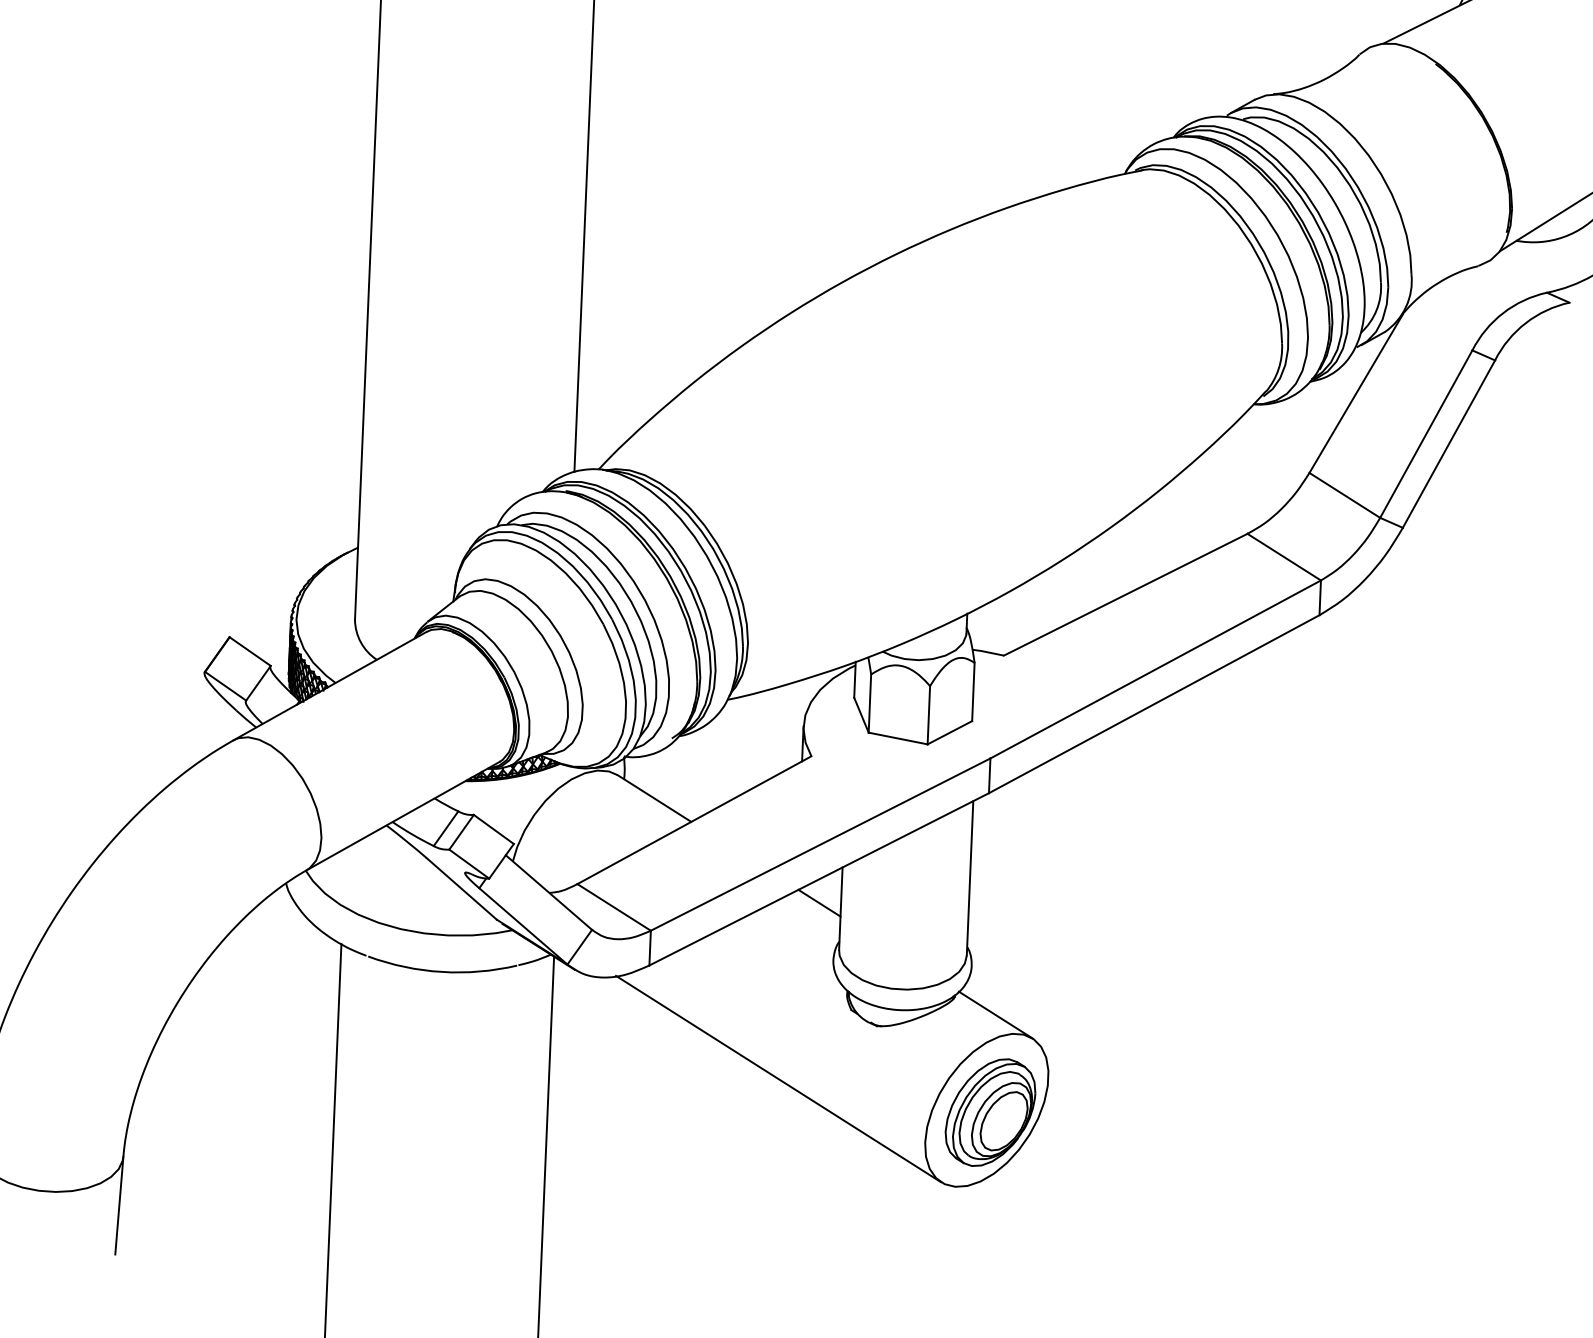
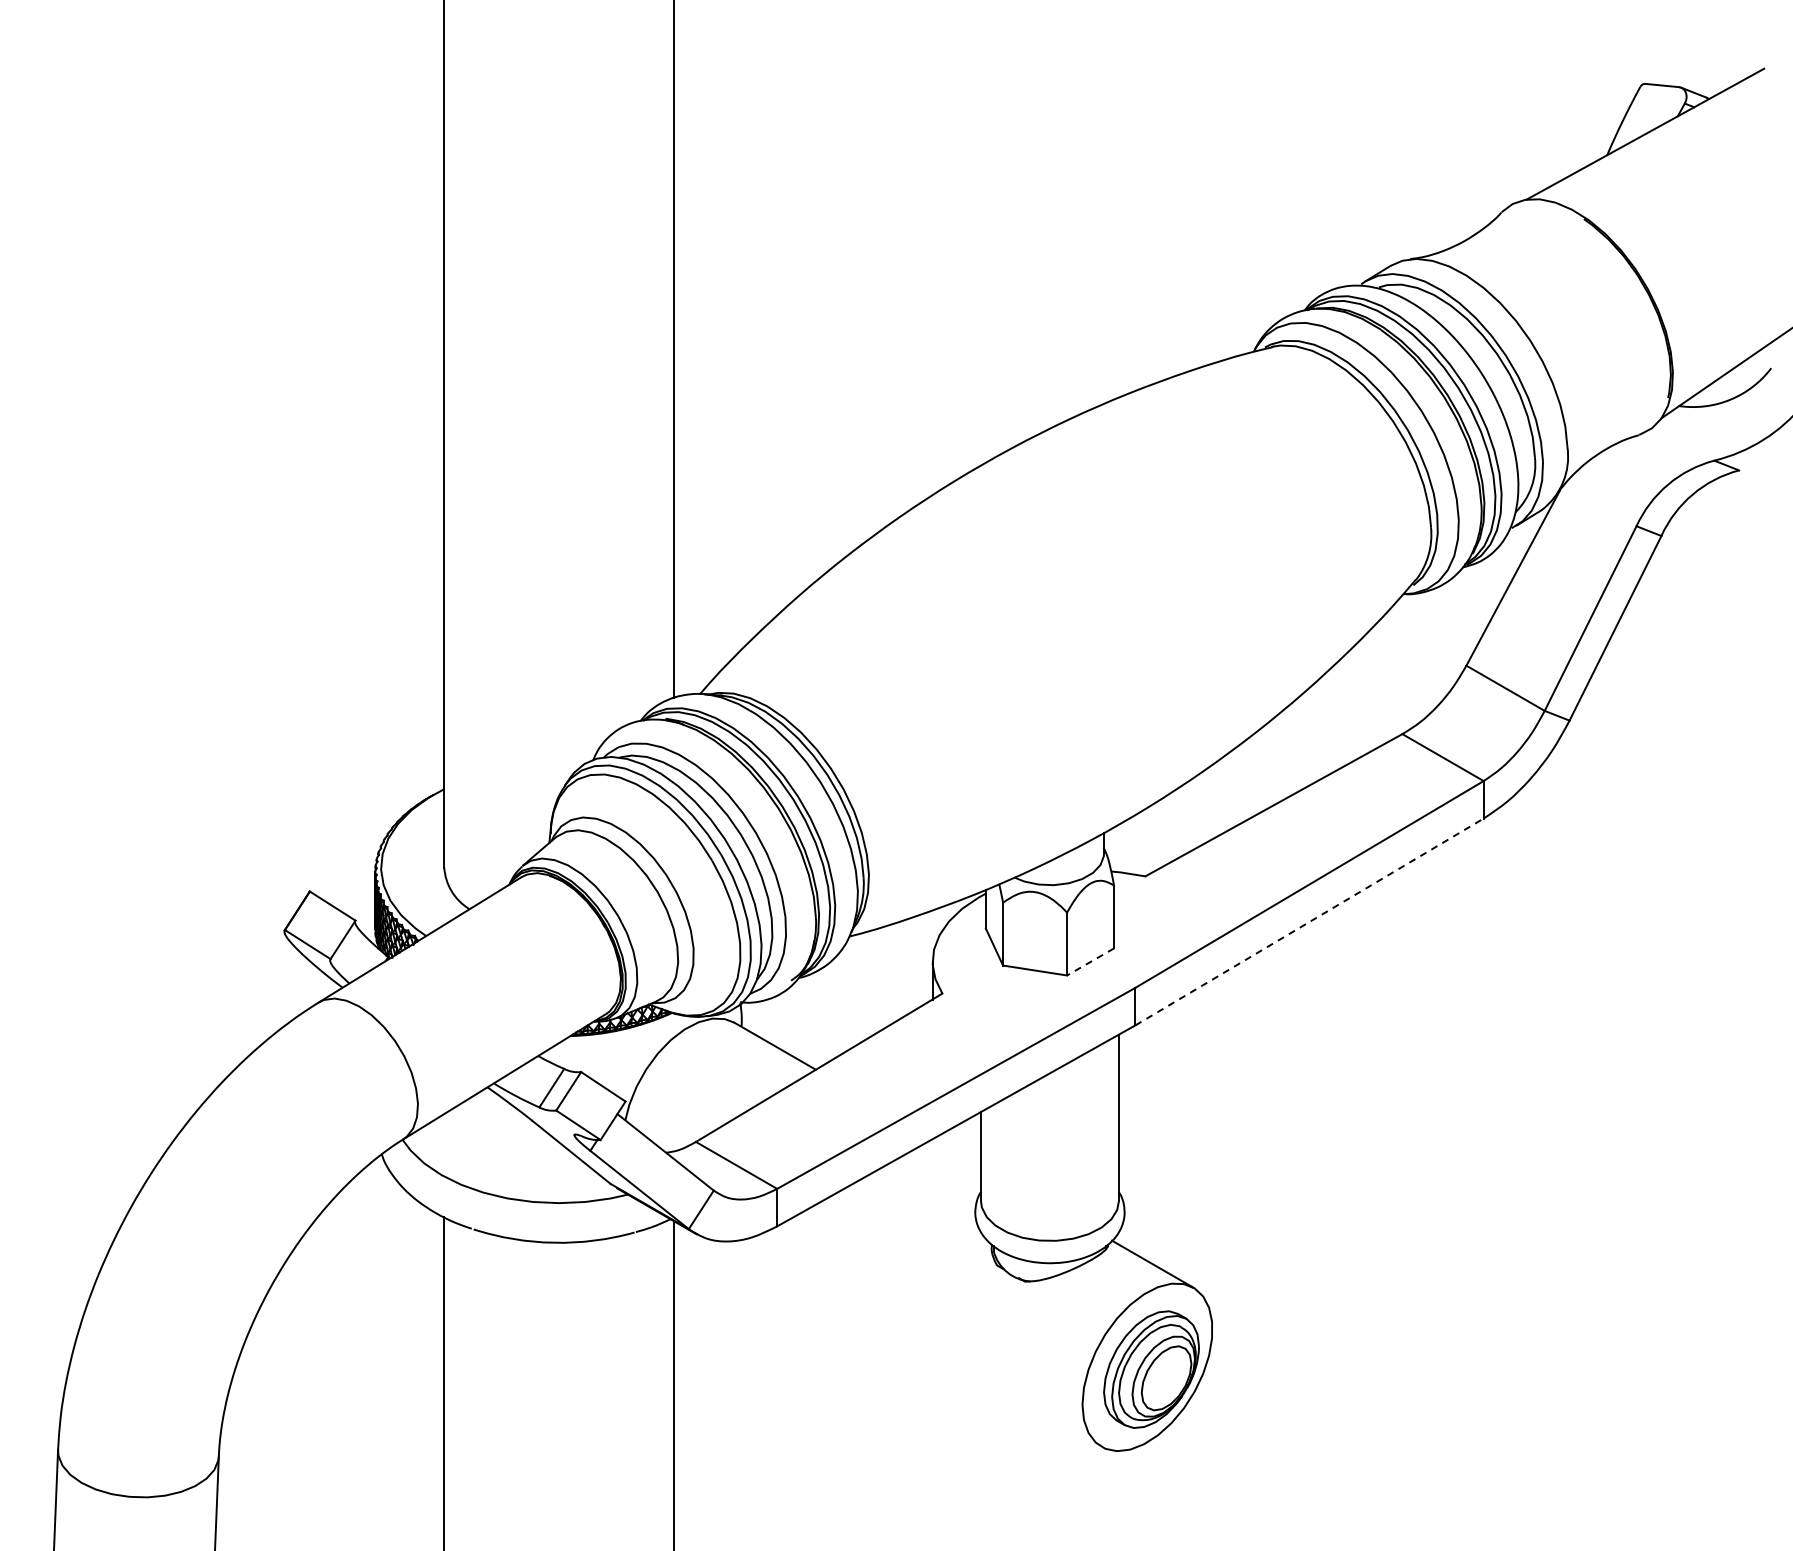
line: (1154, 703) -> (1309, 921), solid -> dashed
line: (949, 733) -> (1090, 962), solid -> dashed
line: (819, 903) -> (957, 1151), removed
line: (778, 1078) -> (921, 1342), removed

